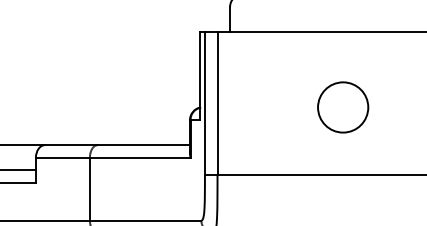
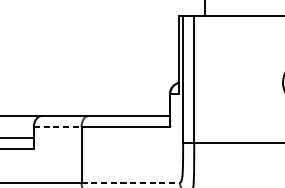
line: (63, 157) -> (58, 126), solid -> dashed
line: (145, 220) -> (130, 182), solid -> dashed

